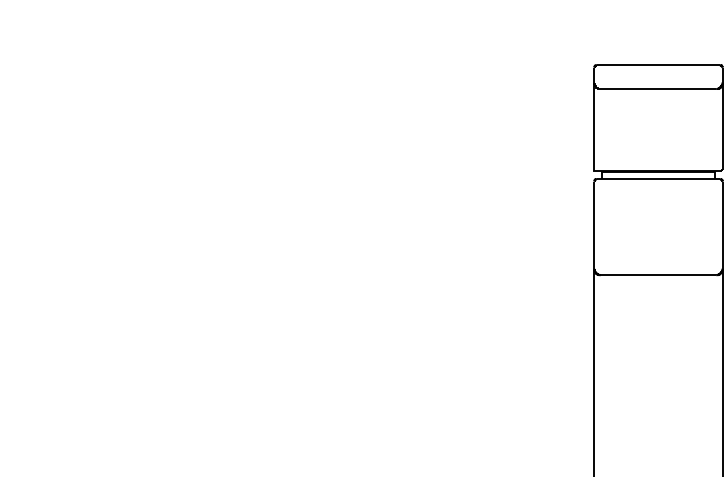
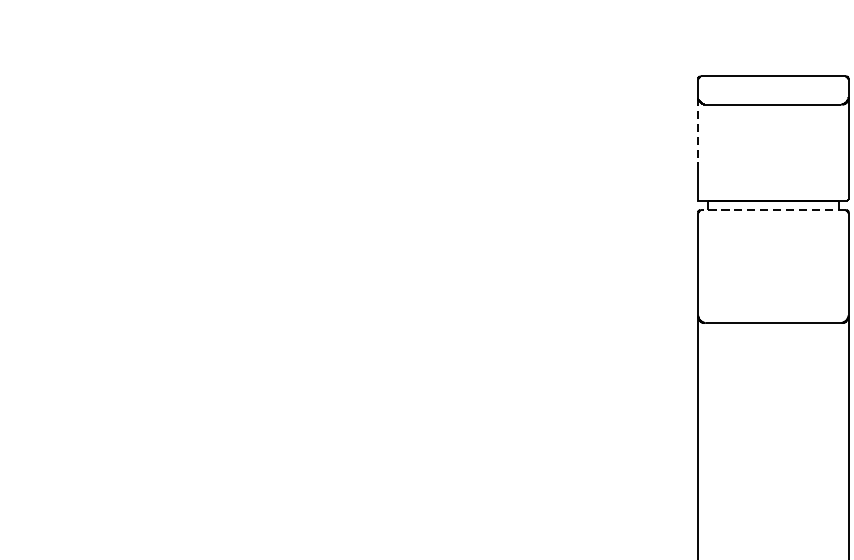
line: (594, 113) -> (698, 133), solid -> dashed
line: (658, 179) -> (773, 210), solid -> dashed

